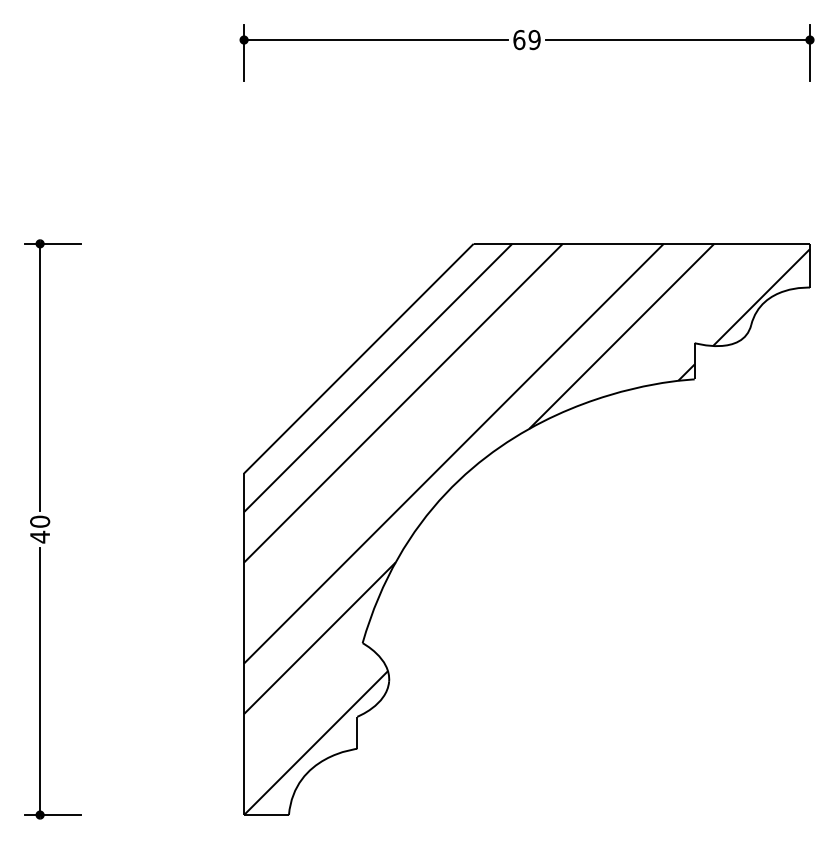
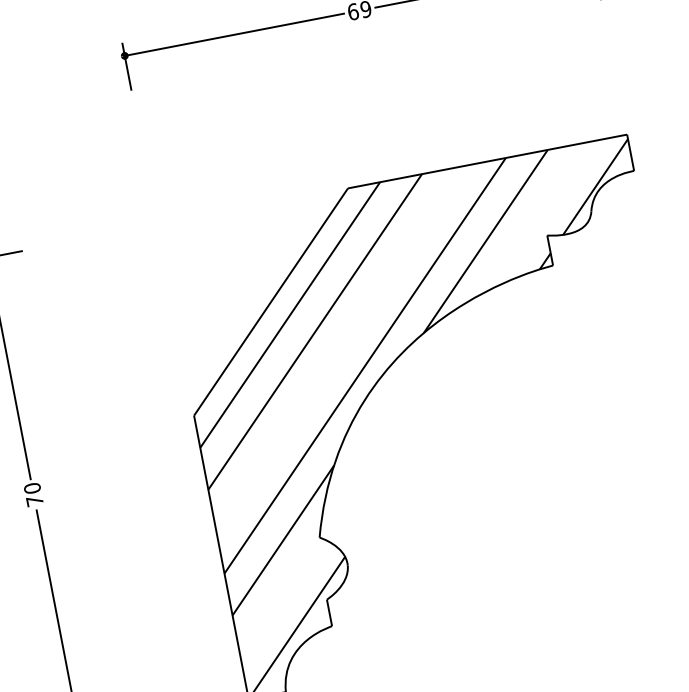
text: (39, 536) -> (34, 500), 40 -> 70

